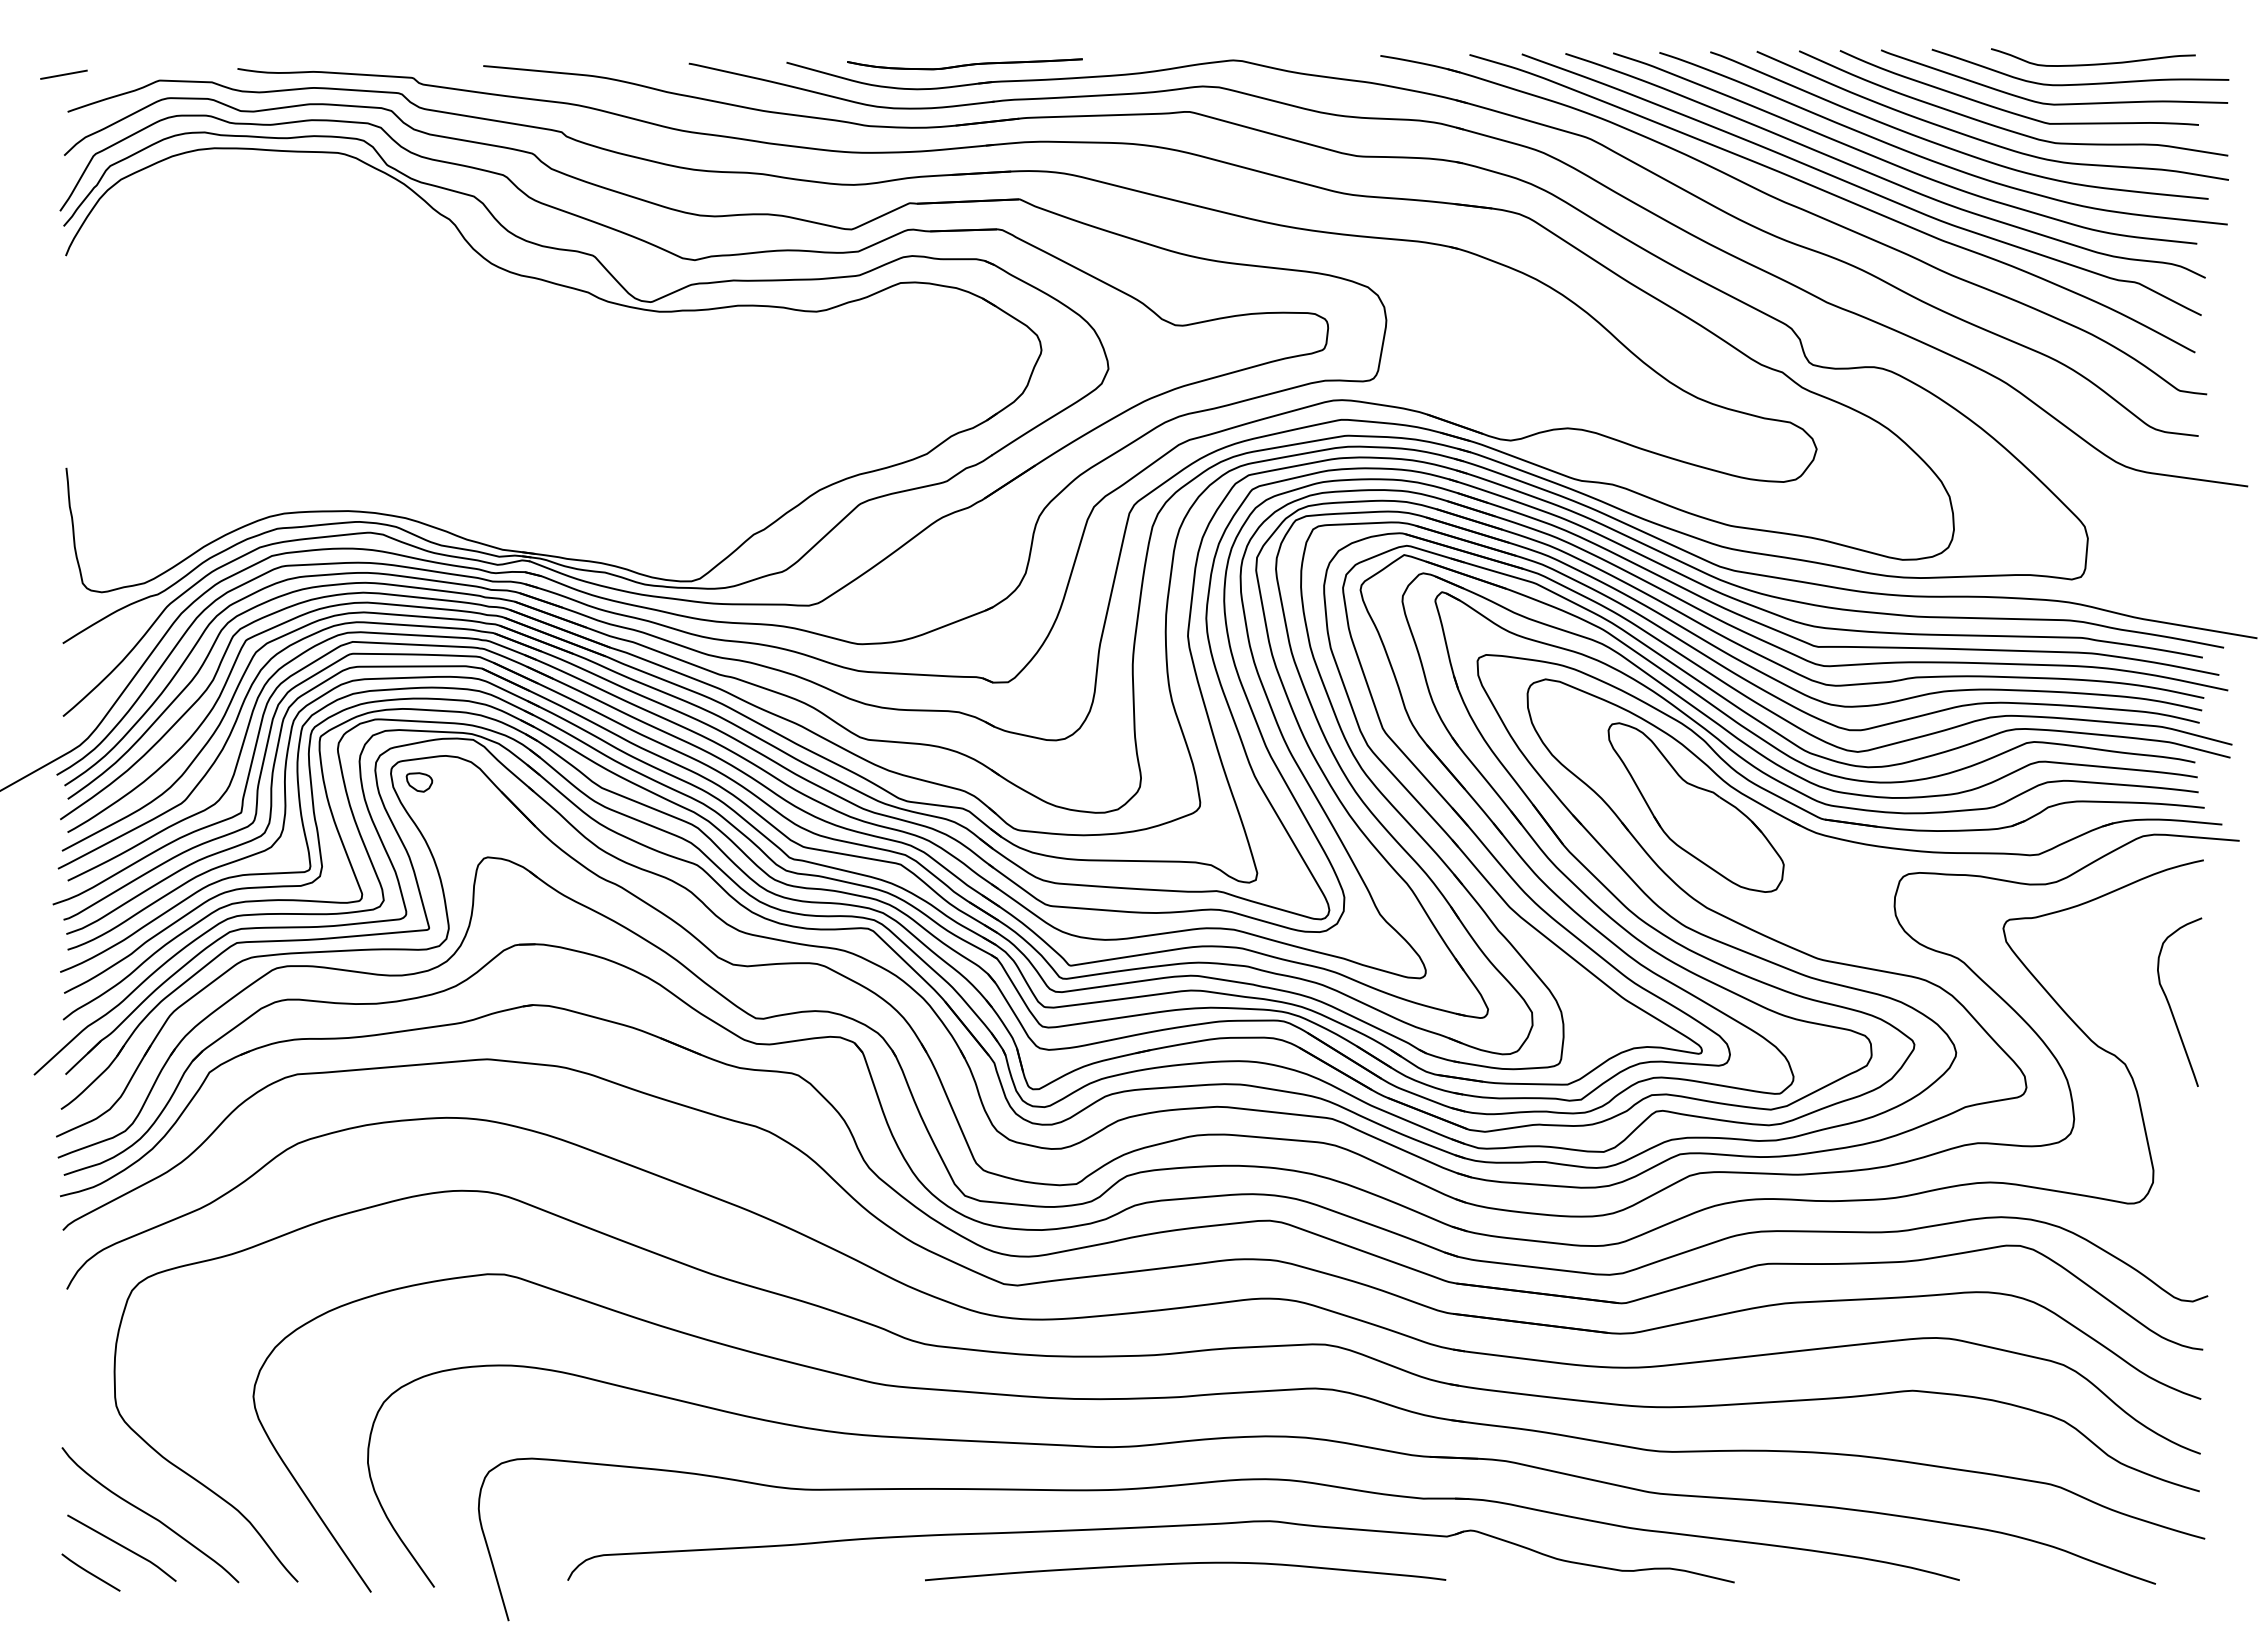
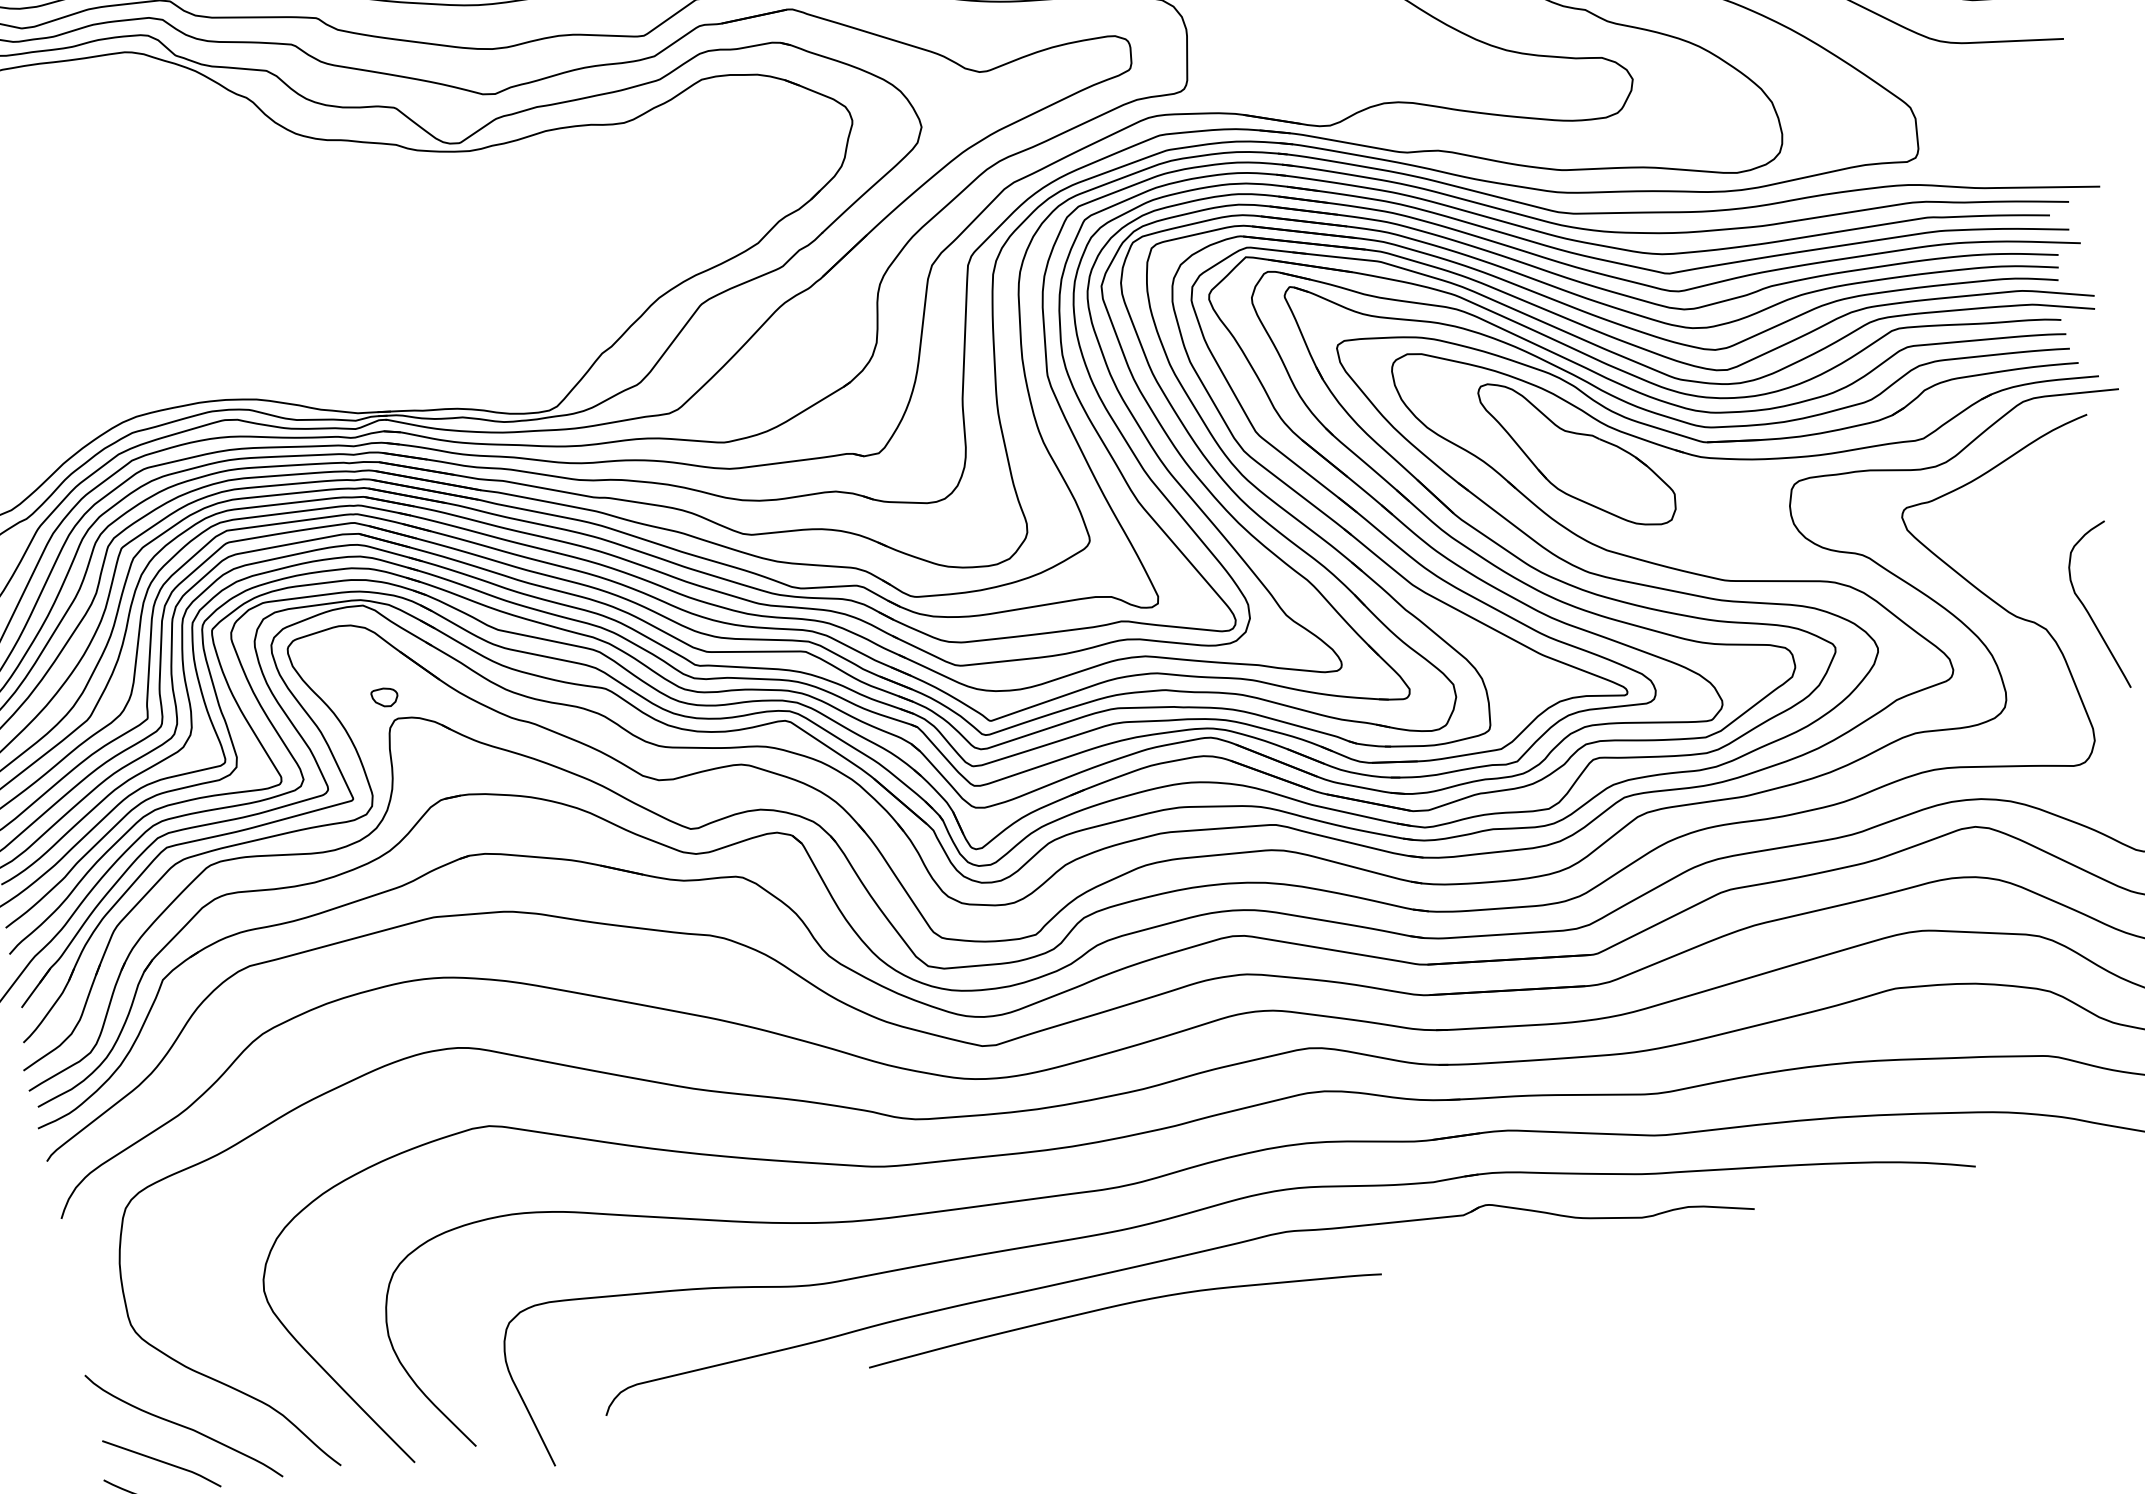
part: (419, 782) -> (385, 697), moved
curve: (2170, 1005) -> (2089, 612), moved
curve: (1185, 1564) -> (1122, 1305), moved

